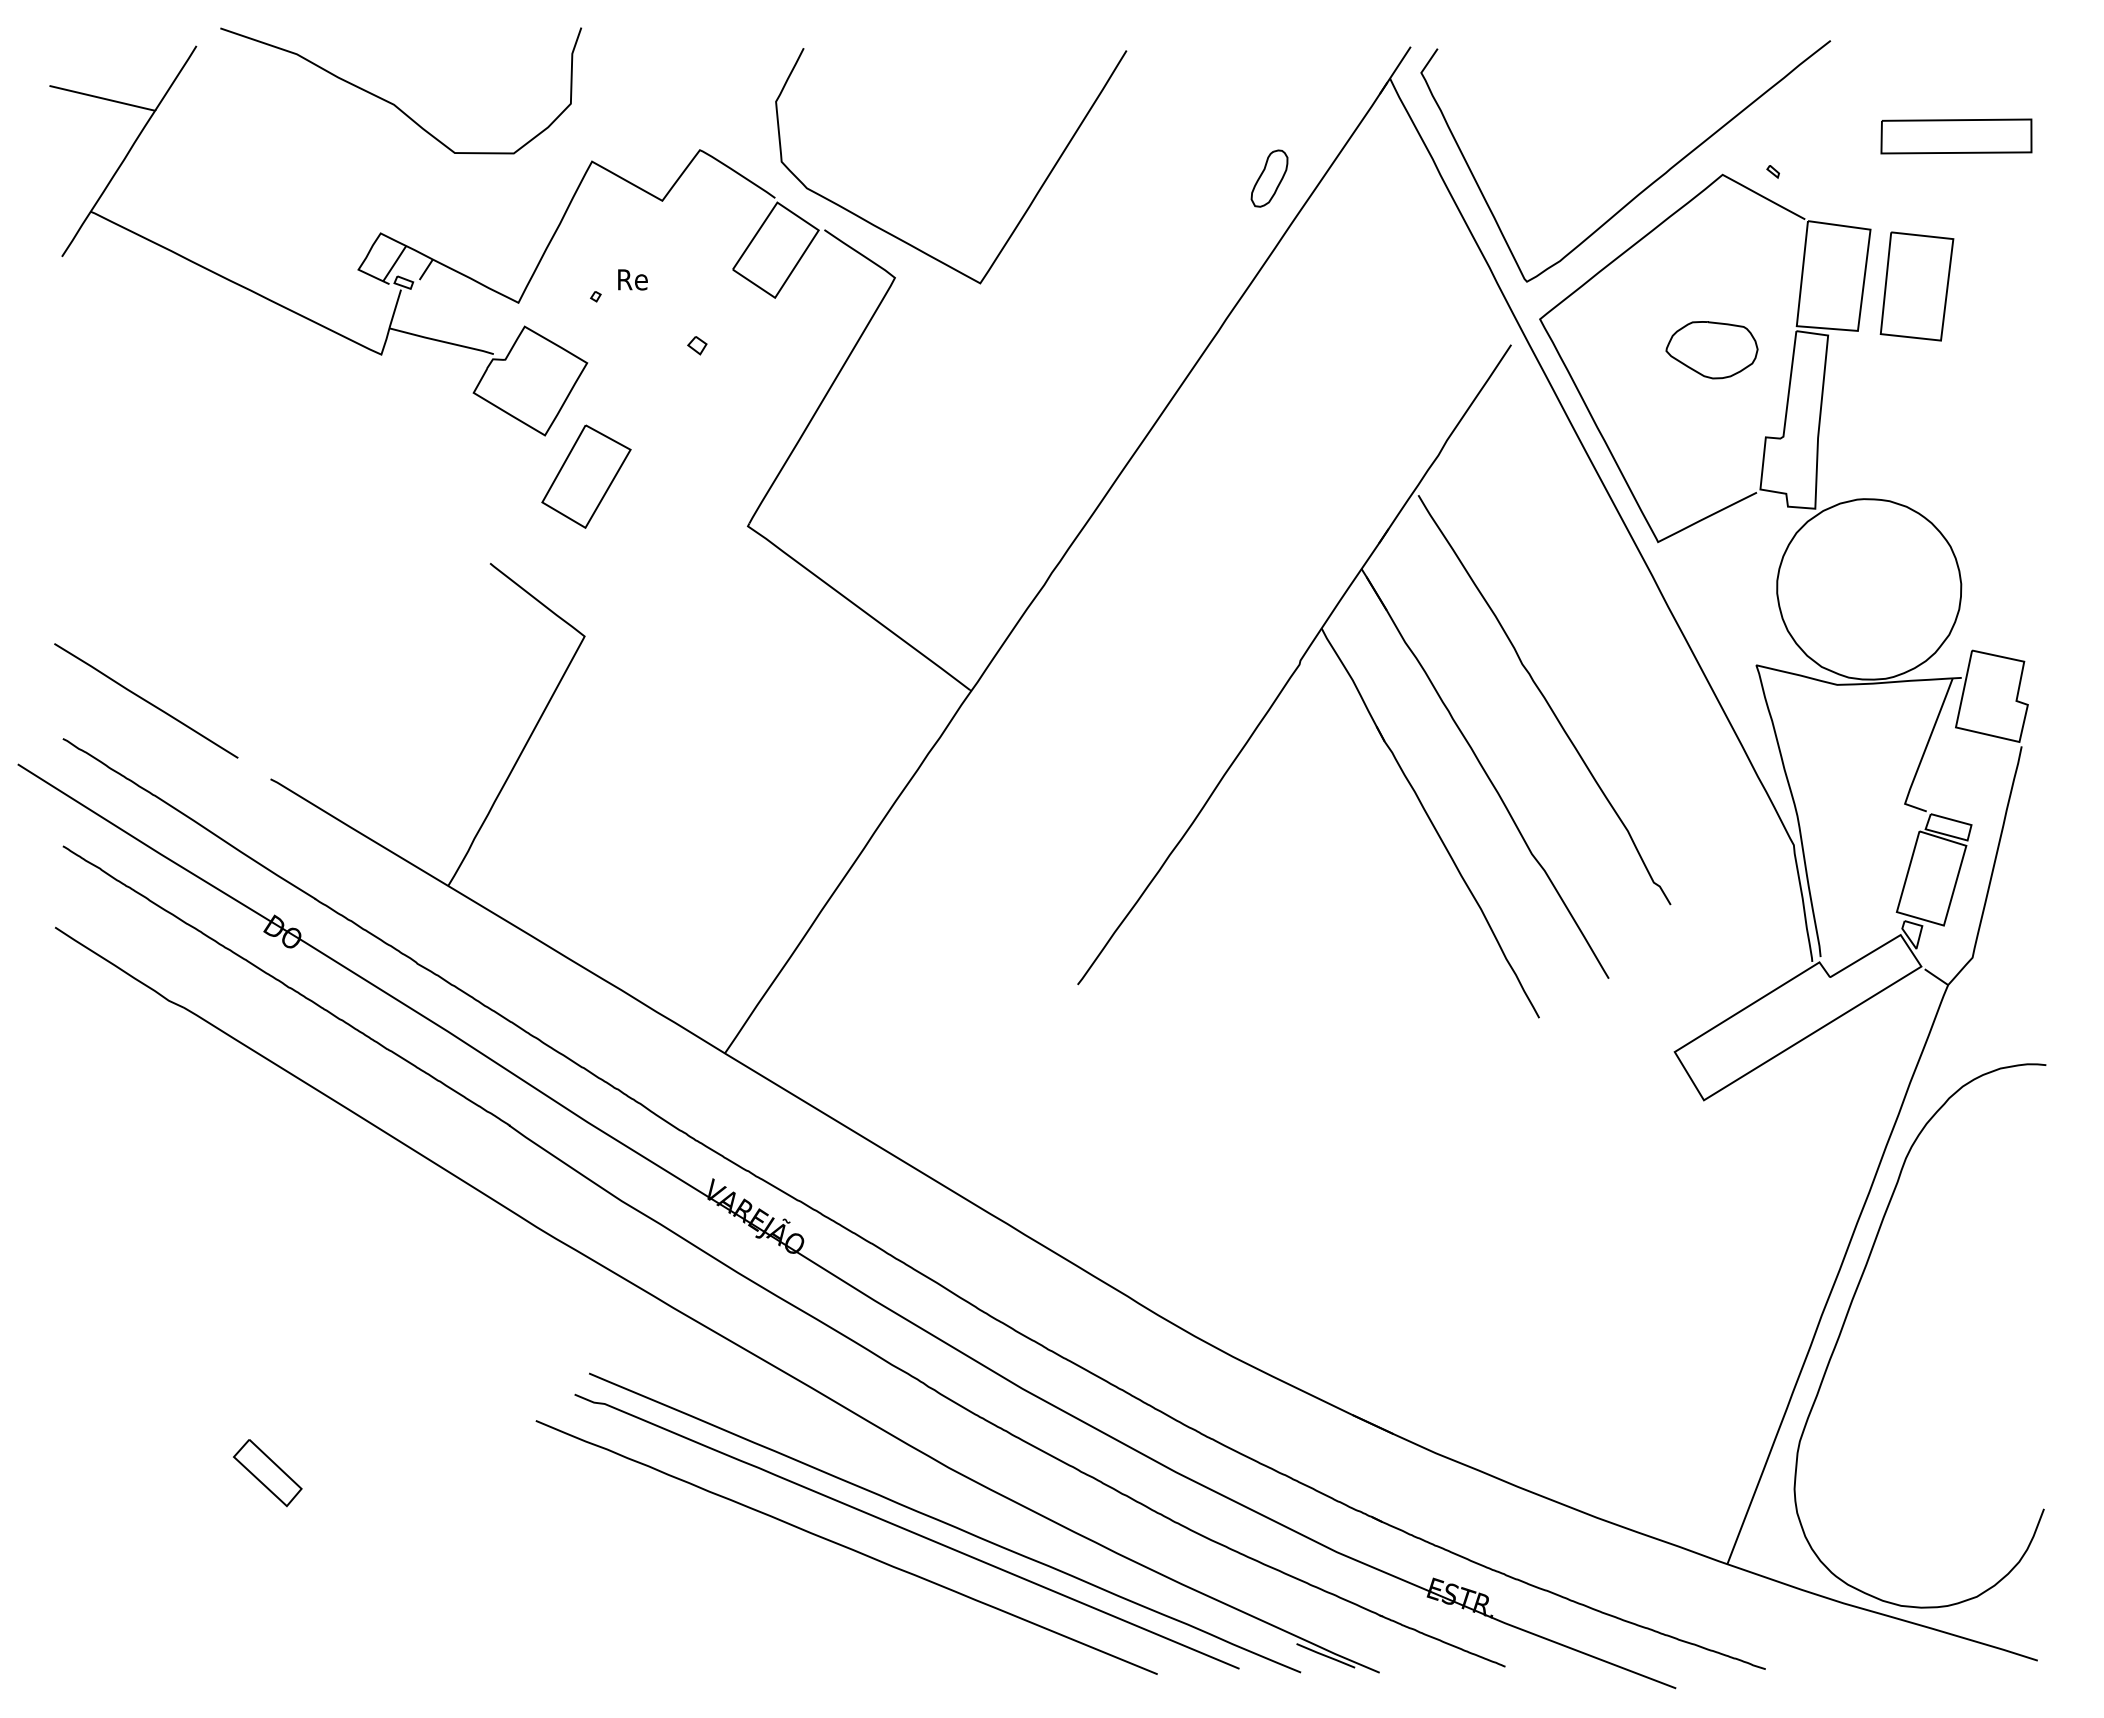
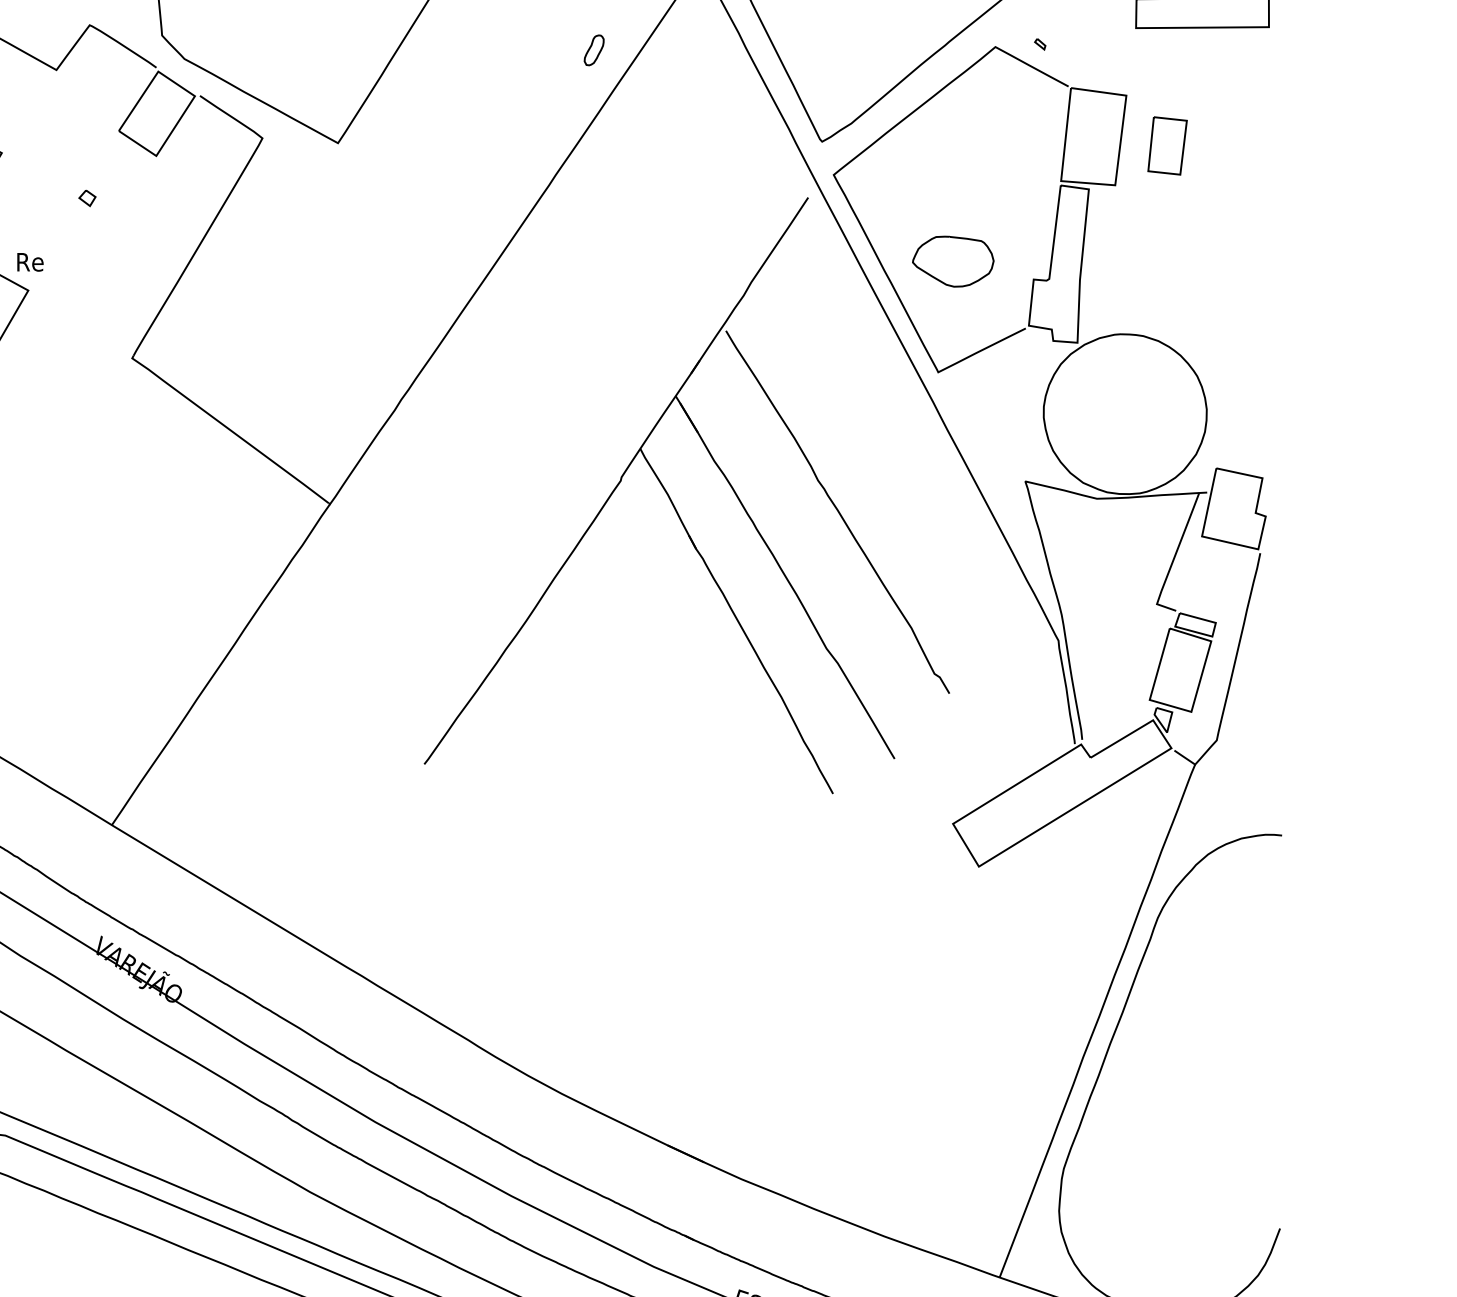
part: (1269, 178) -> (594, 50), size x0.6
text: (632, 279) -> (30, 261), moved
part: (1916, 286) -> (1167, 145), size x0.6
part: (1711, 350) -> (952, 261), moved

